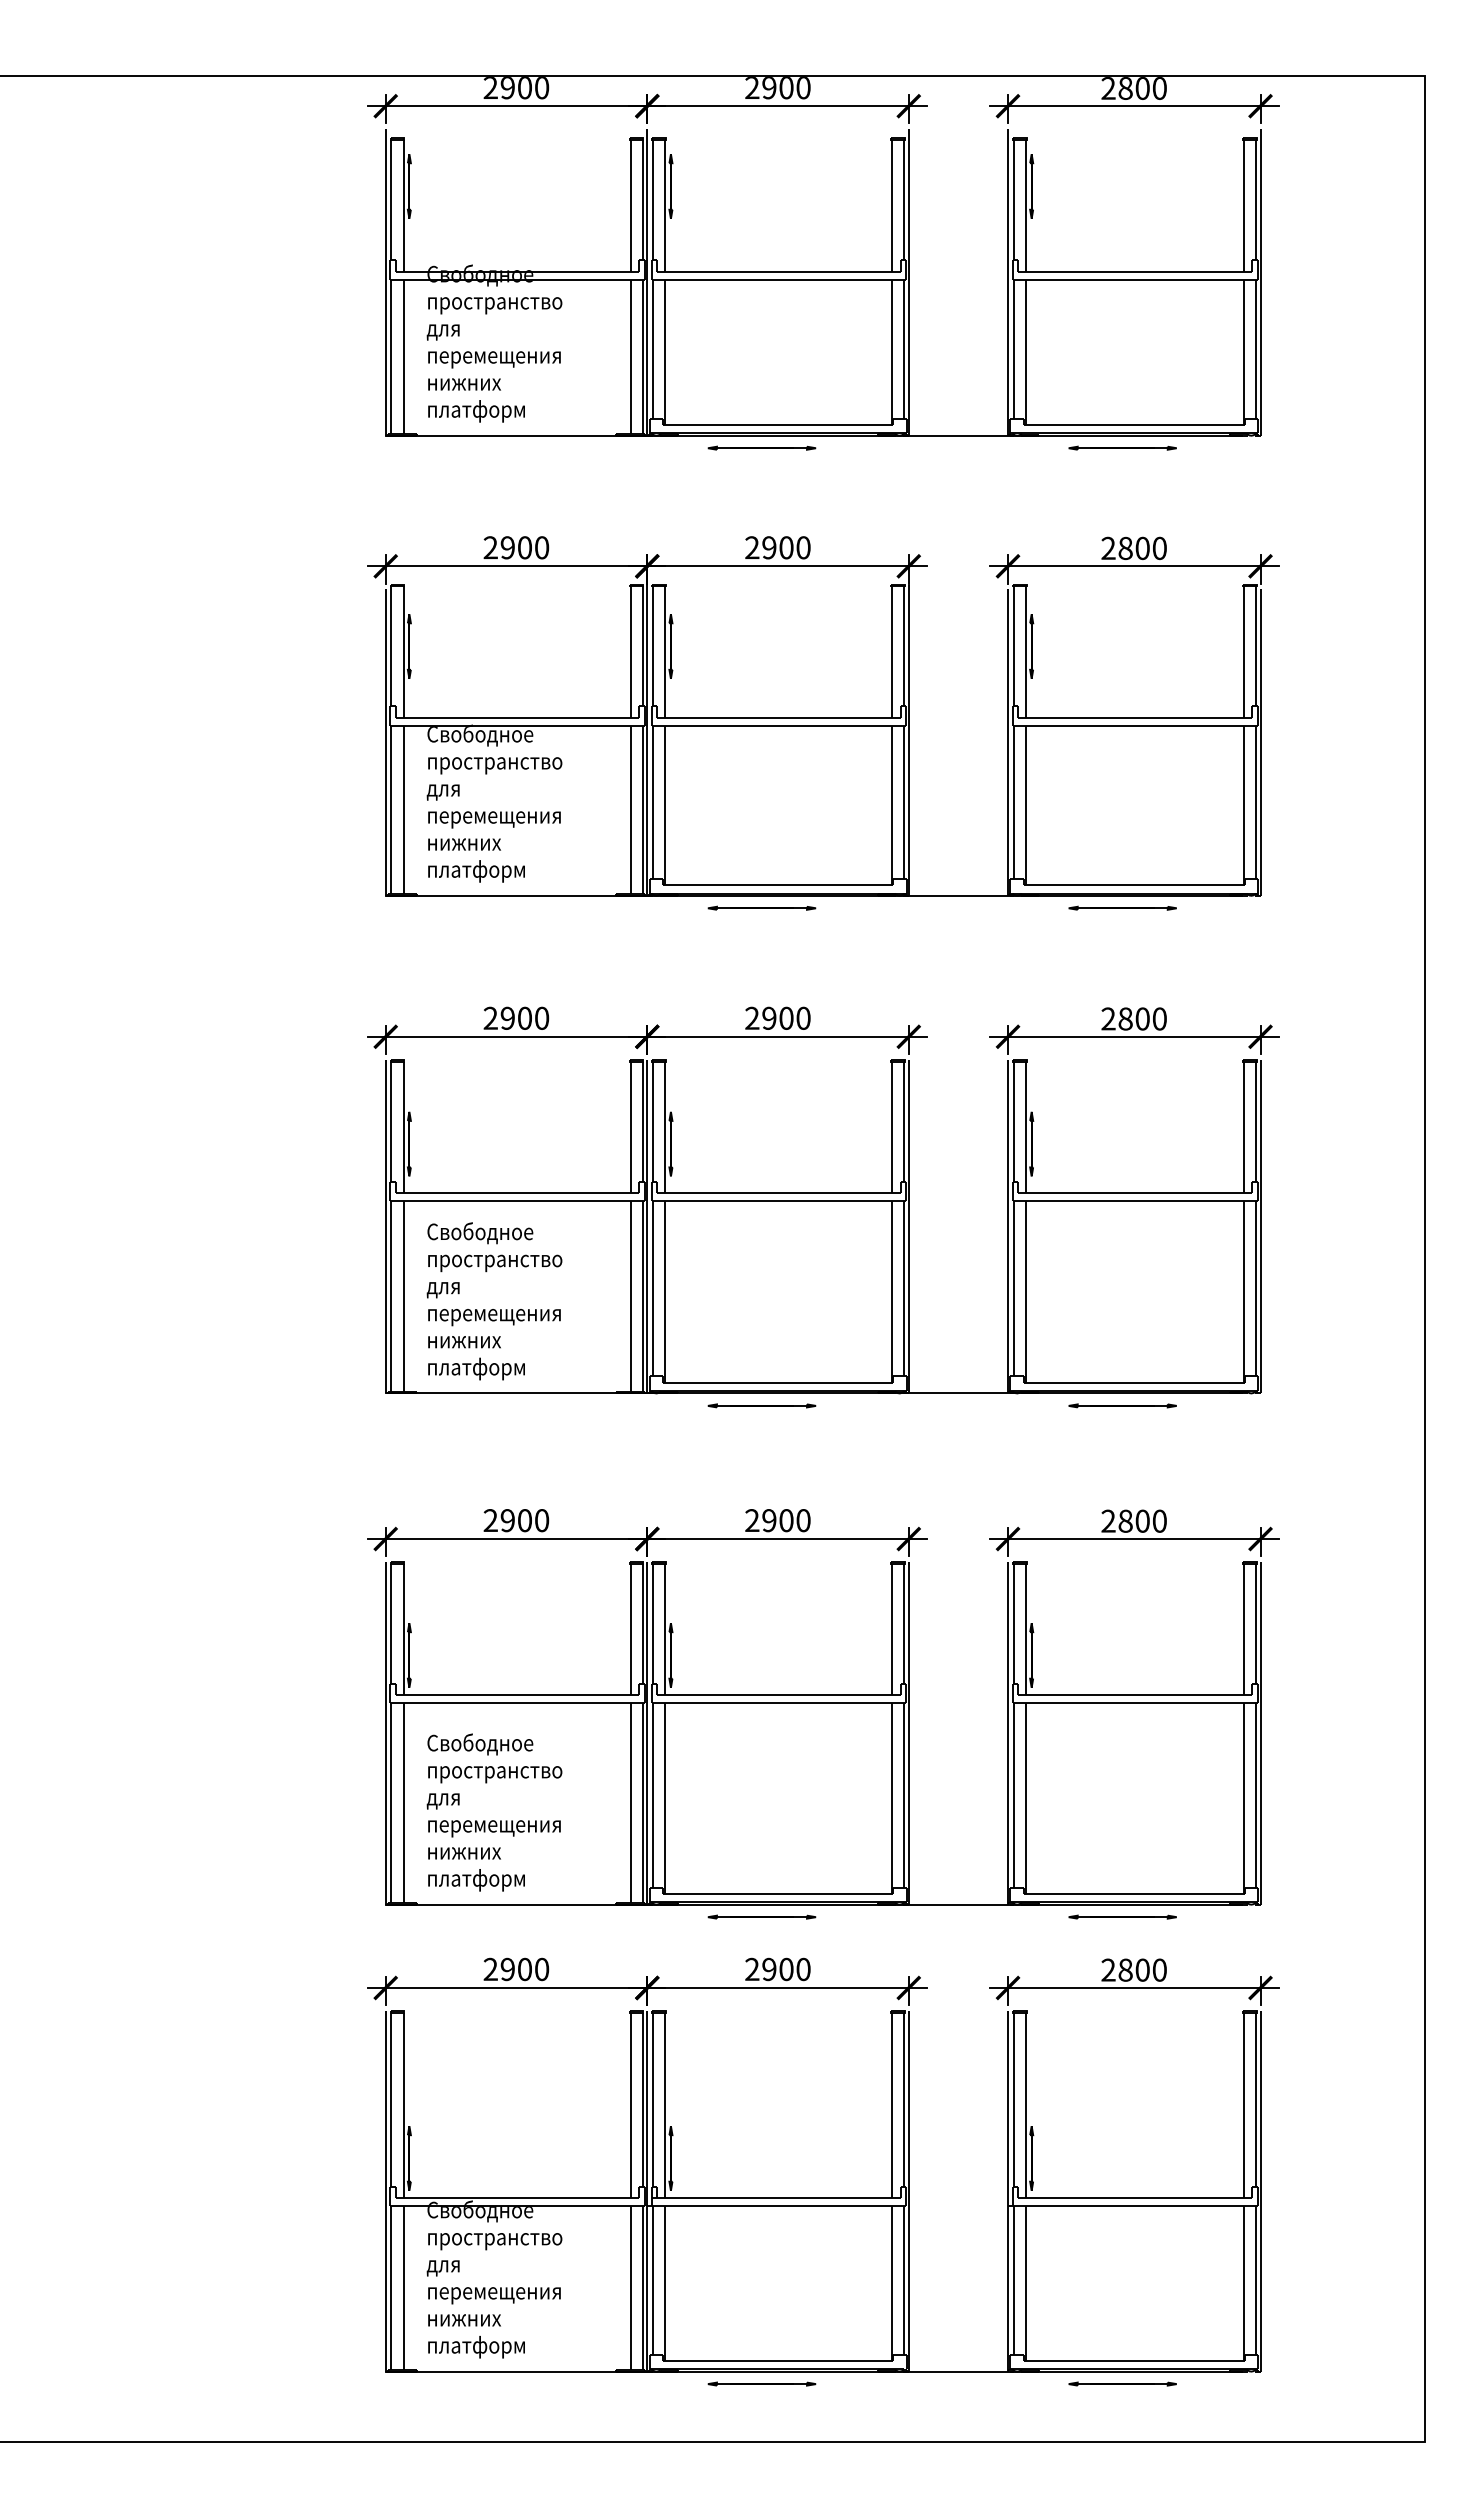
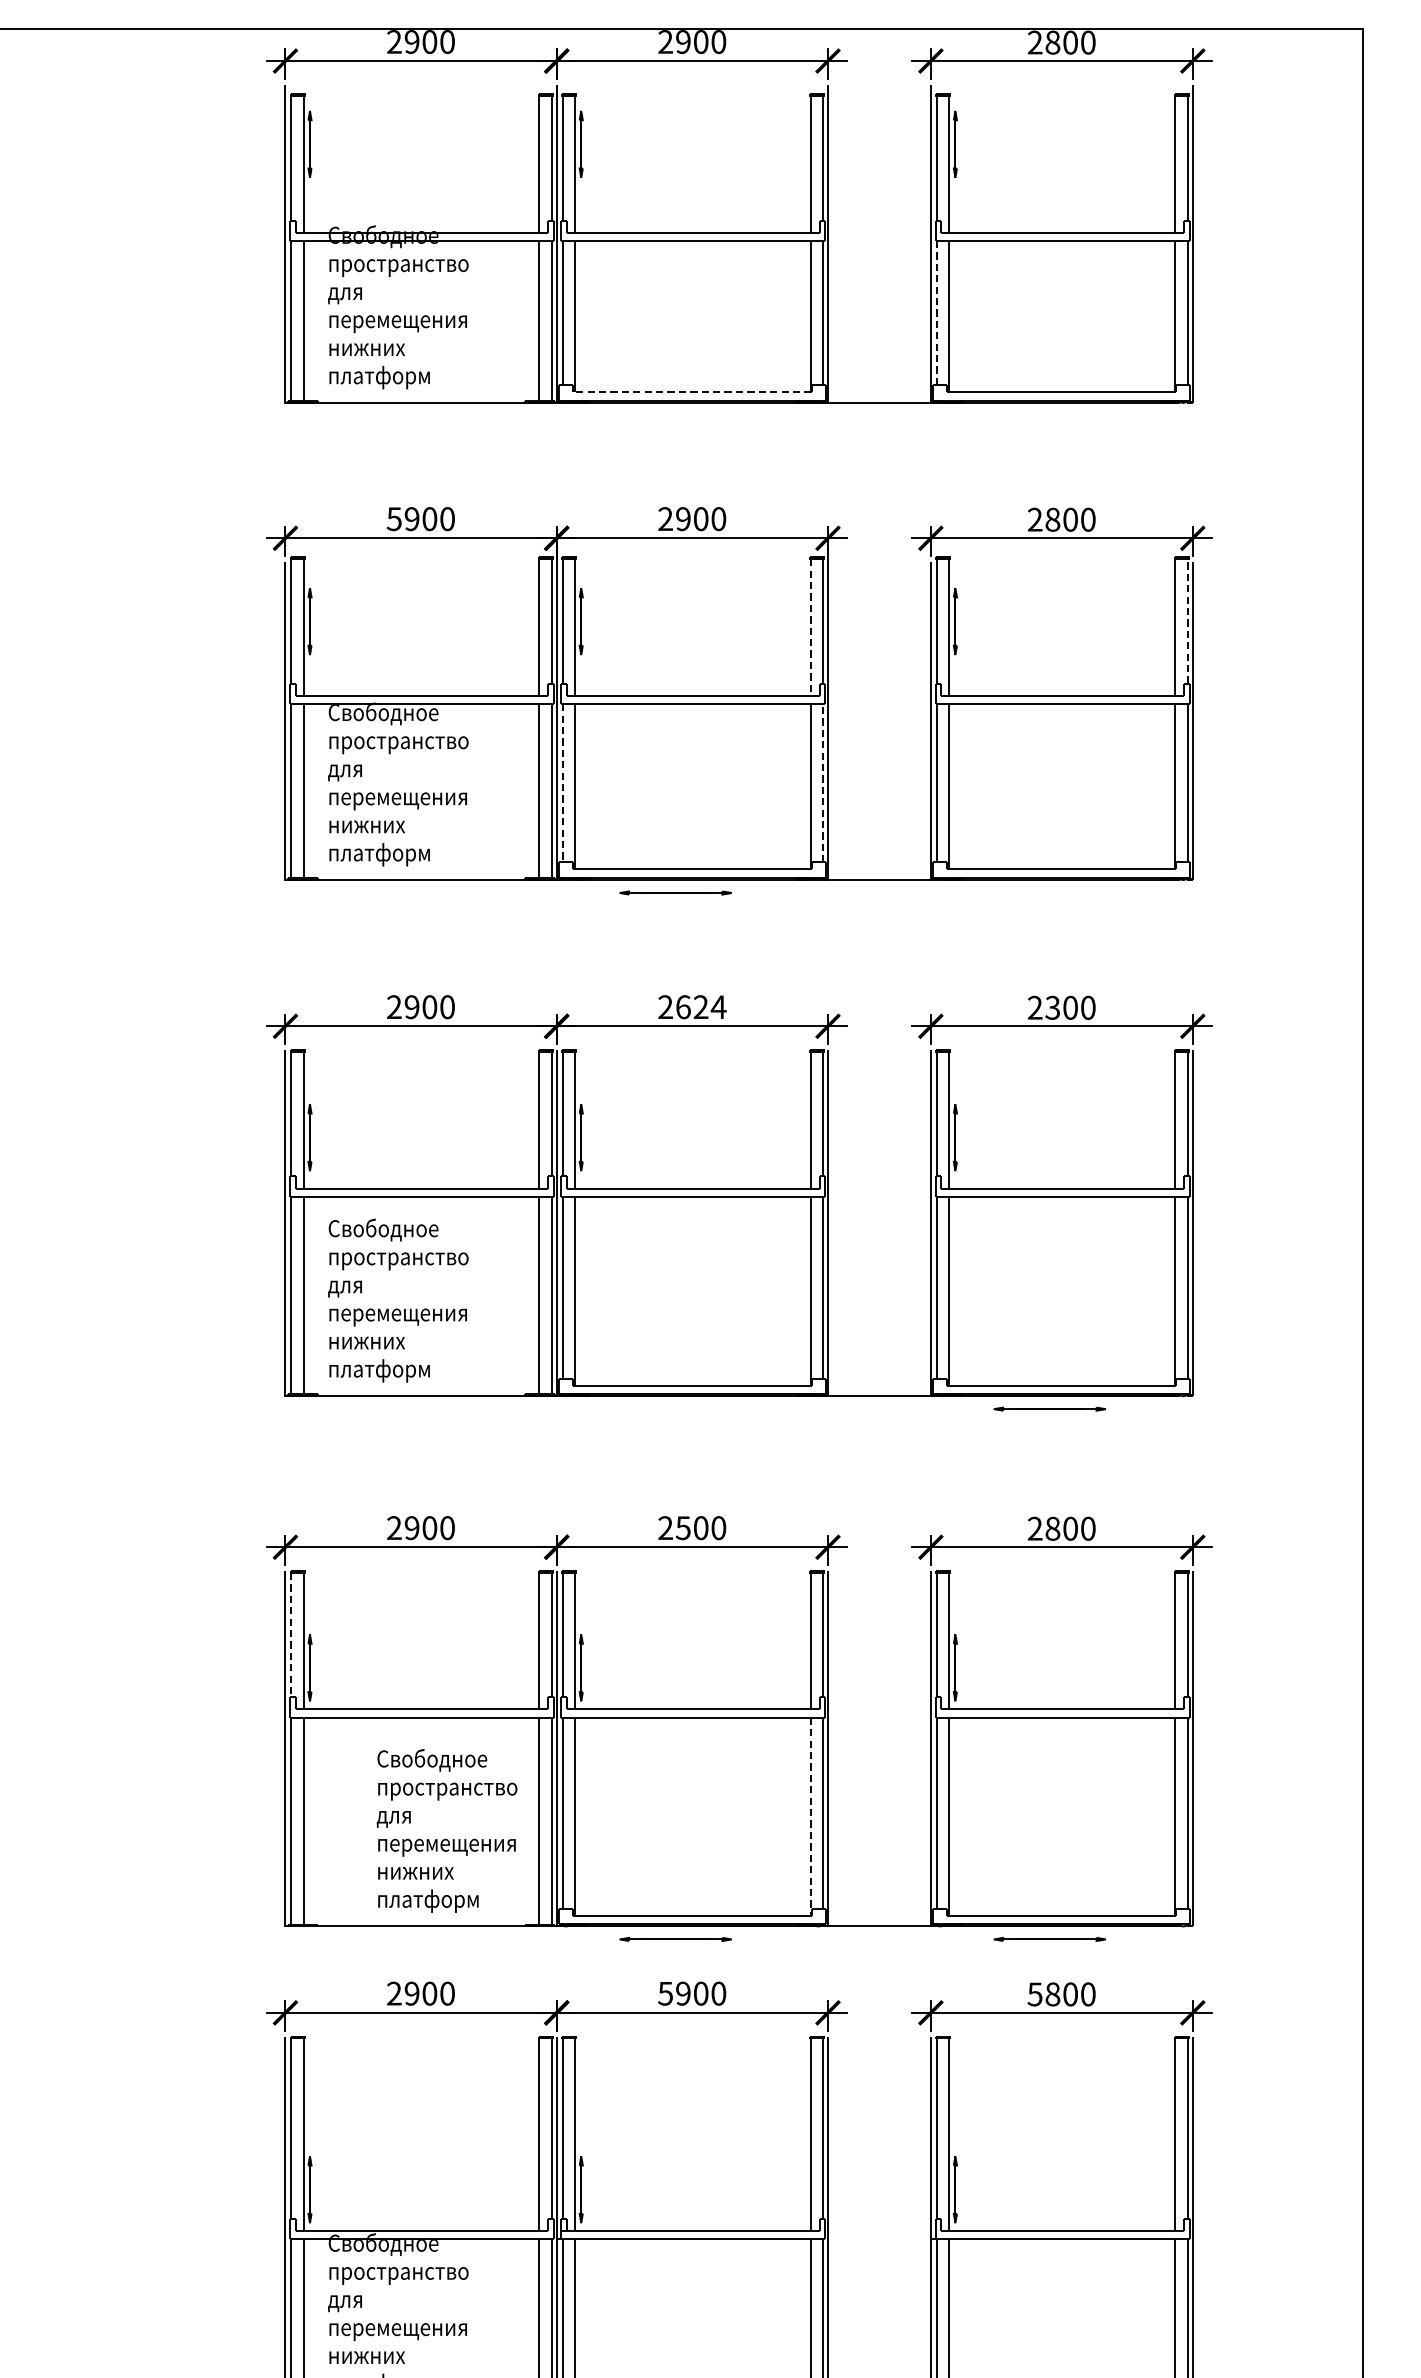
line: (1013, 349) -> (936, 313), solid -> dashed
line: (778, 425) -> (692, 392), solid -> dashed
part: (761, 447) -> (675, 415), removed
part: (1122, 447) -> (1049, 415), removed
text: (490, 547) -> (394, 518), 2900 -> 5900
line: (1255, 645) -> (1187, 620), solid -> dashed
line: (892, 652) -> (811, 627), solid -> dashed
line: (904, 801) -> (823, 782), solid -> dashed
line: (652, 802) -> (562, 783), solid -> dashed
part: (1122, 907) -> (1049, 892), removed
text: (786, 1017) -> (701, 1006), 2900 -> 2624
text: (1125, 1018) -> (1052, 1007), 2800 -> 2300
part: (761, 1405) -> (675, 1408), removed
text: (769, 1520) -> (683, 1528), 2900 -> 2500
line: (391, 1624) -> (291, 1635), solid -> dashed
line: (892, 1799) -> (811, 1817), solid -> dashed
text: (494, 1812) -> (447, 1830), moved
text: (752, 1969) -> (665, 1993), 2900 -> 5900
text: (1108, 1969) -> (1035, 1993), 2800 -> 5800

